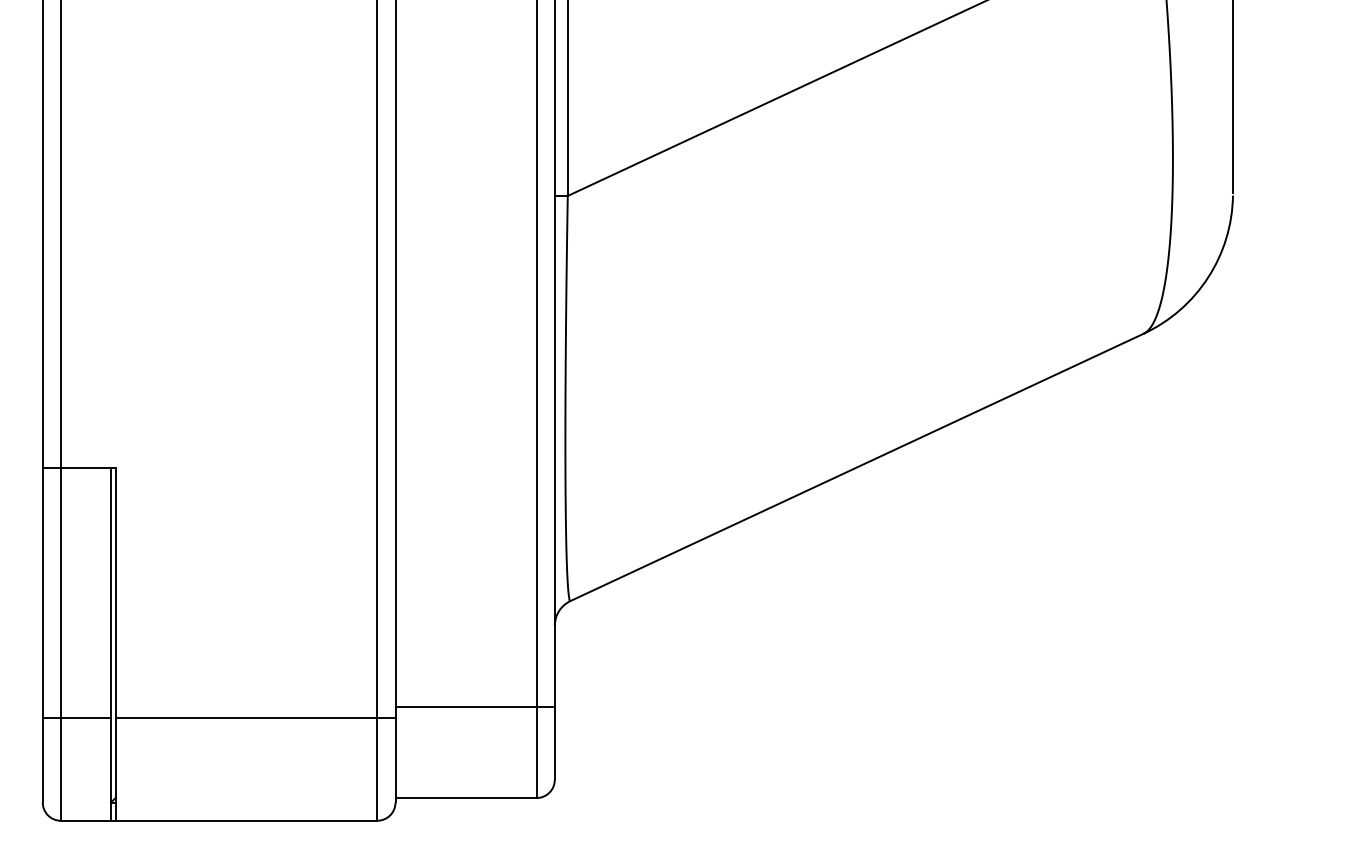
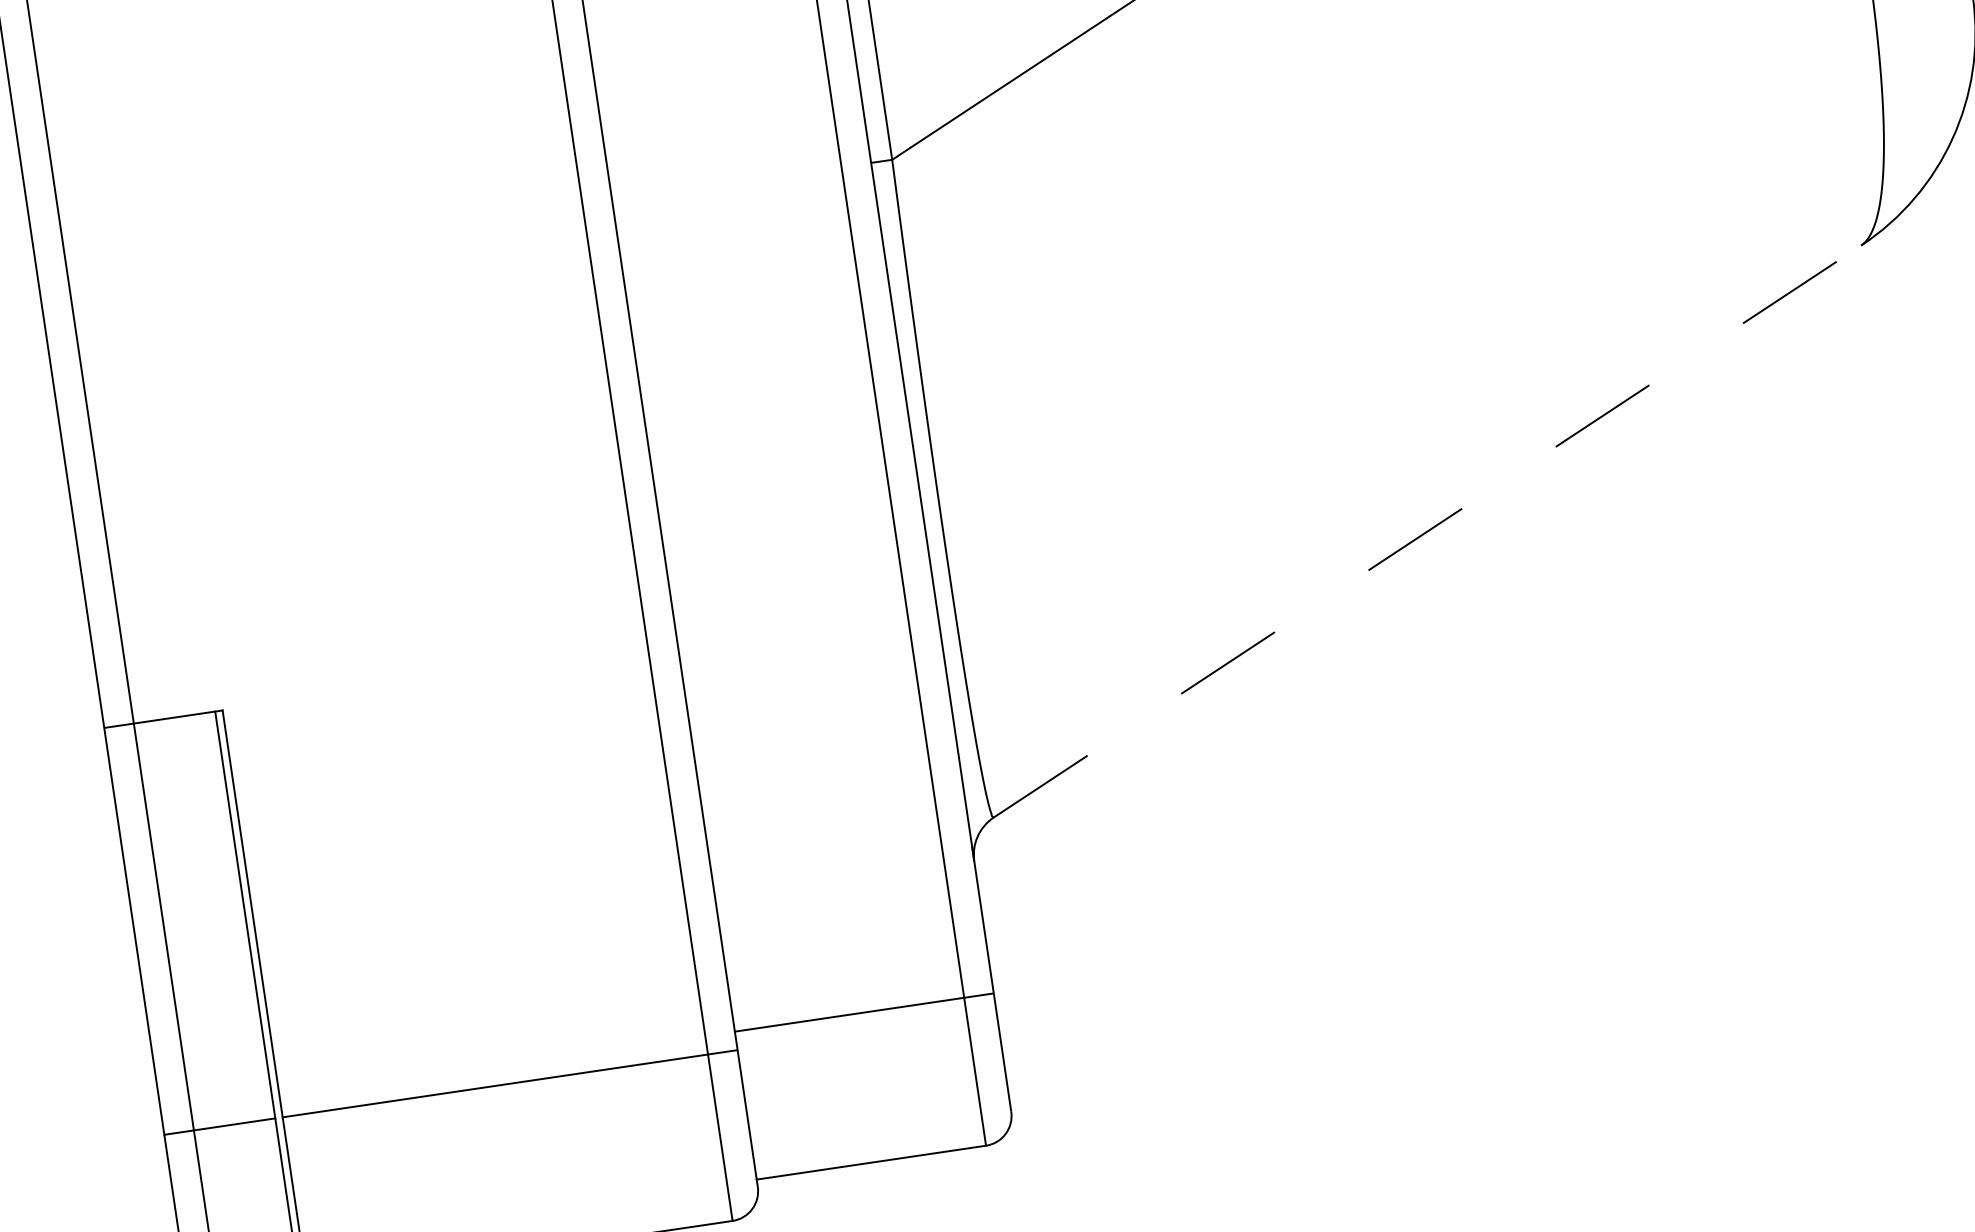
line: (857, 467) -> (1428, 531), solid -> dashed

